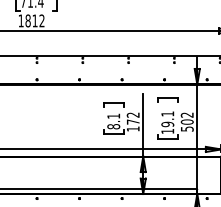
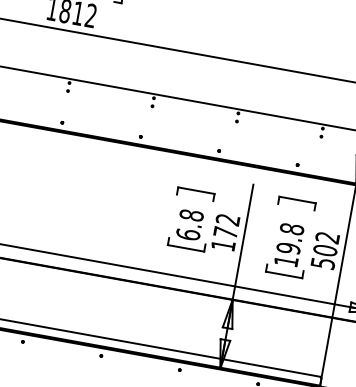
text: (167, 113) -> (291, 228), 19.1 -> 19.8
text: (113, 121) -> (189, 224), 8.1 -> 6.8

